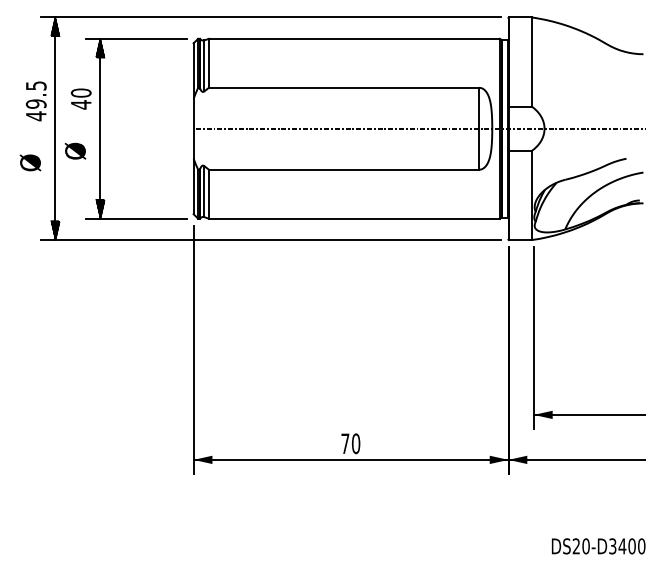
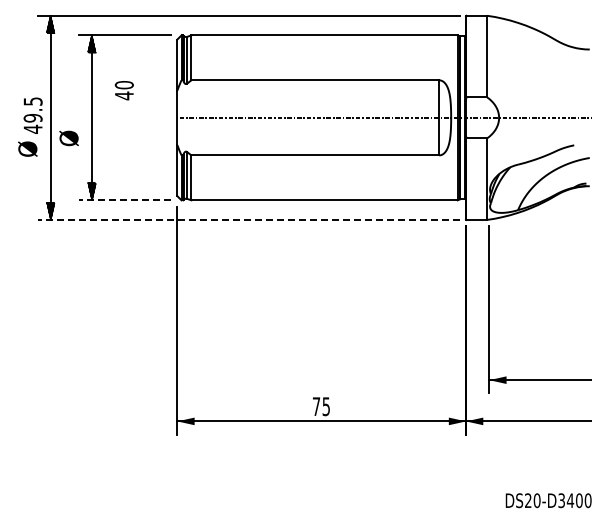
text: (80, 98) -> (123, 90), moved
text: (35, 101) -> (32, 115), moved
line: (135, 218) -> (124, 200), solid -> dashed
line: (271, 239) -> (248, 219), solid -> dashed
text: (356, 443) -> (326, 406), 70 -> 75

